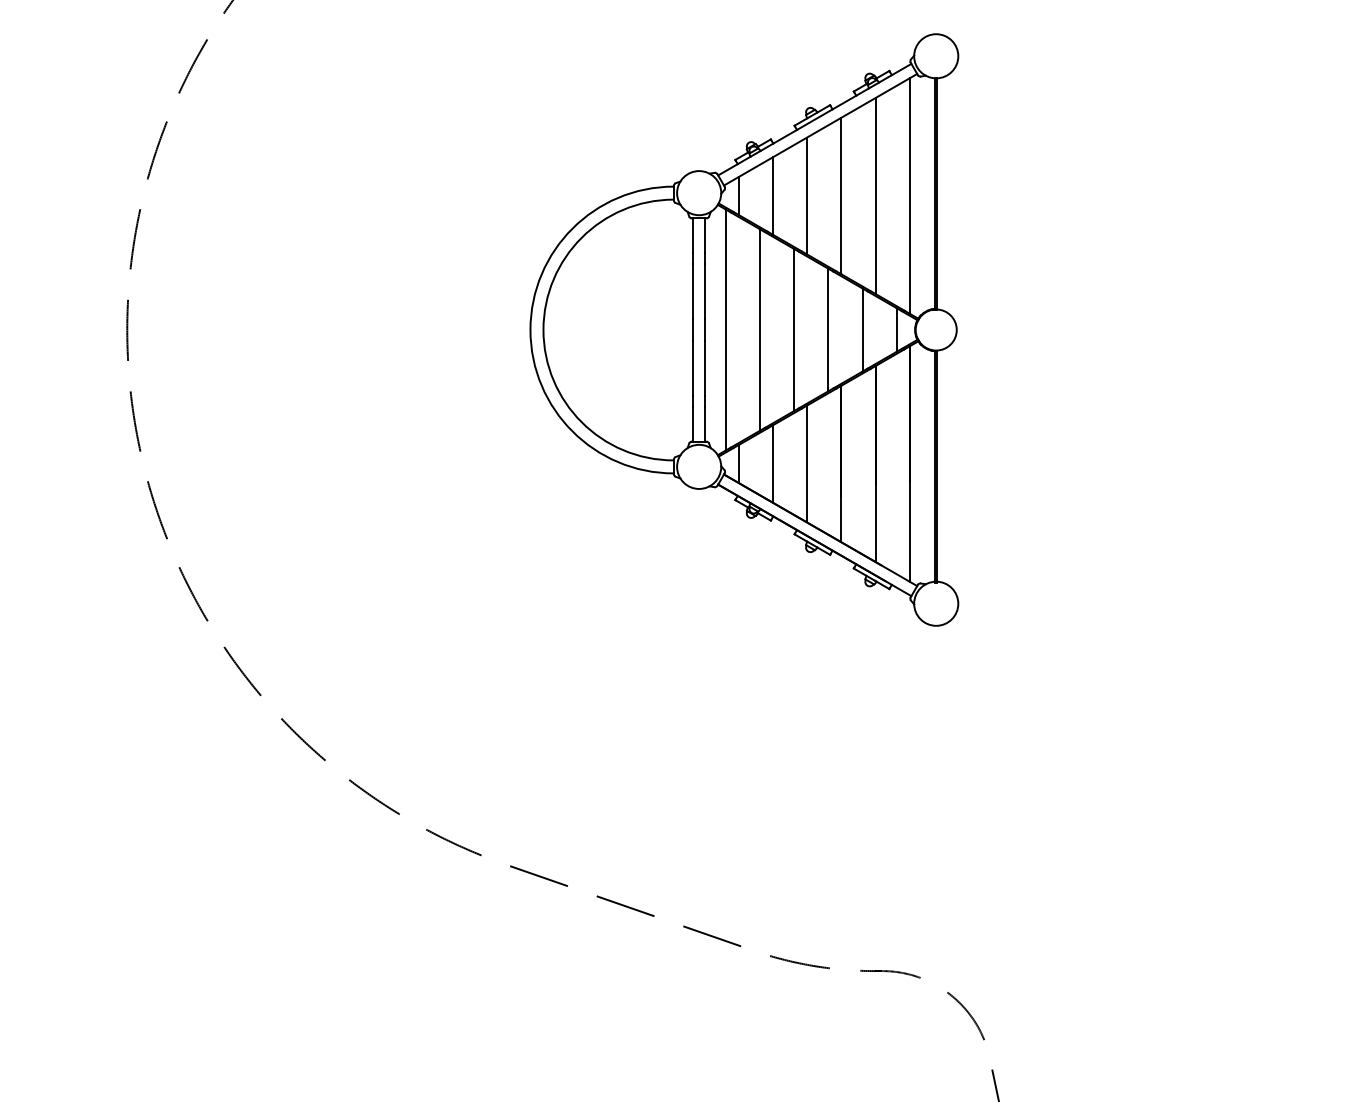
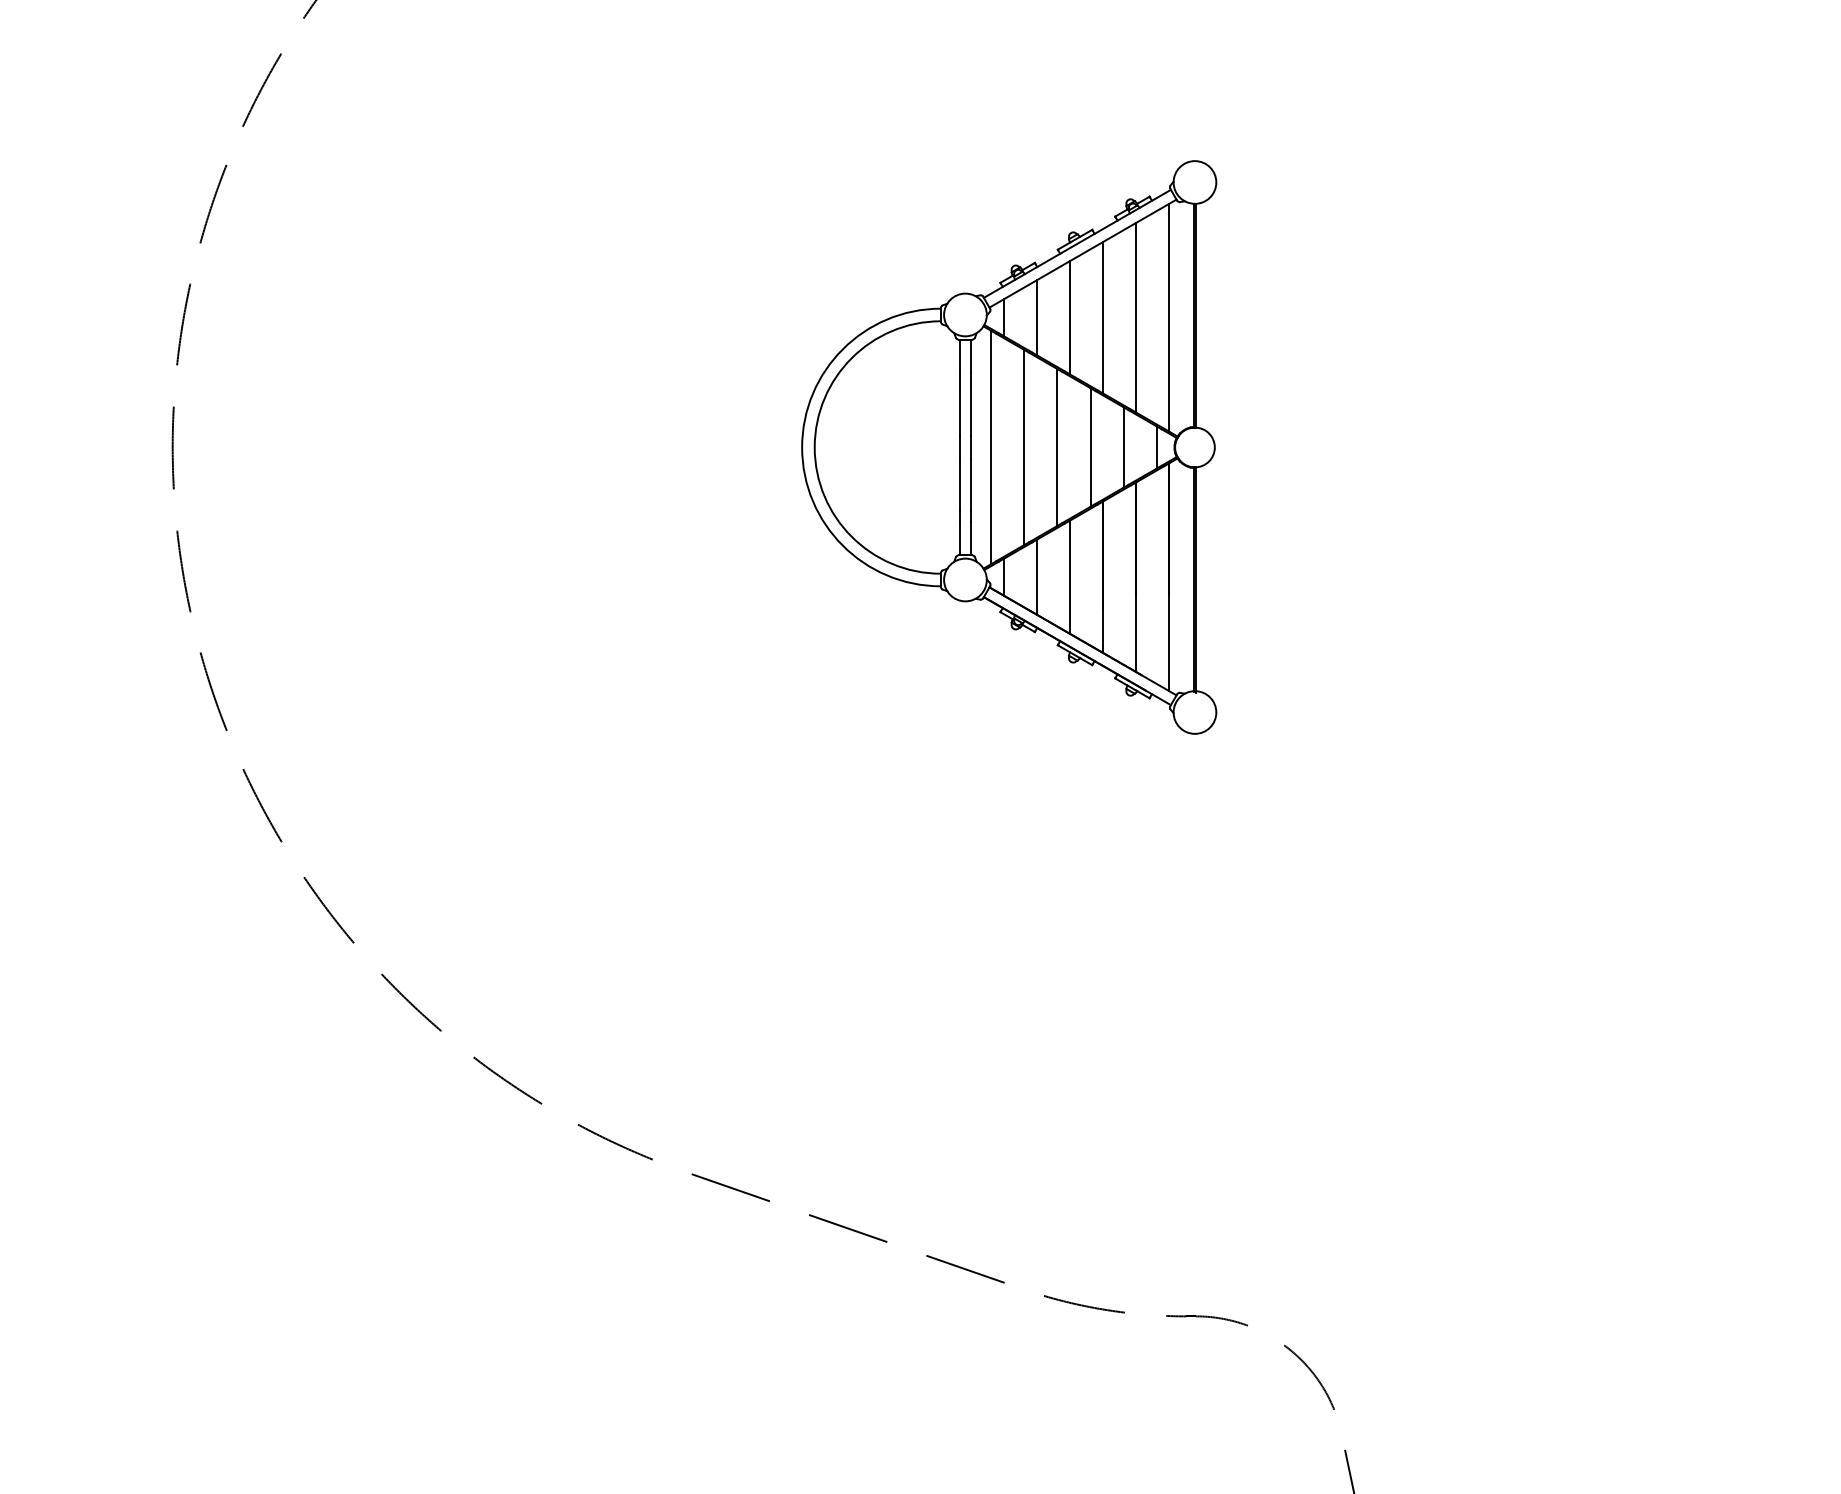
part: (744, 330) -> (1009, 447), size x0.71

